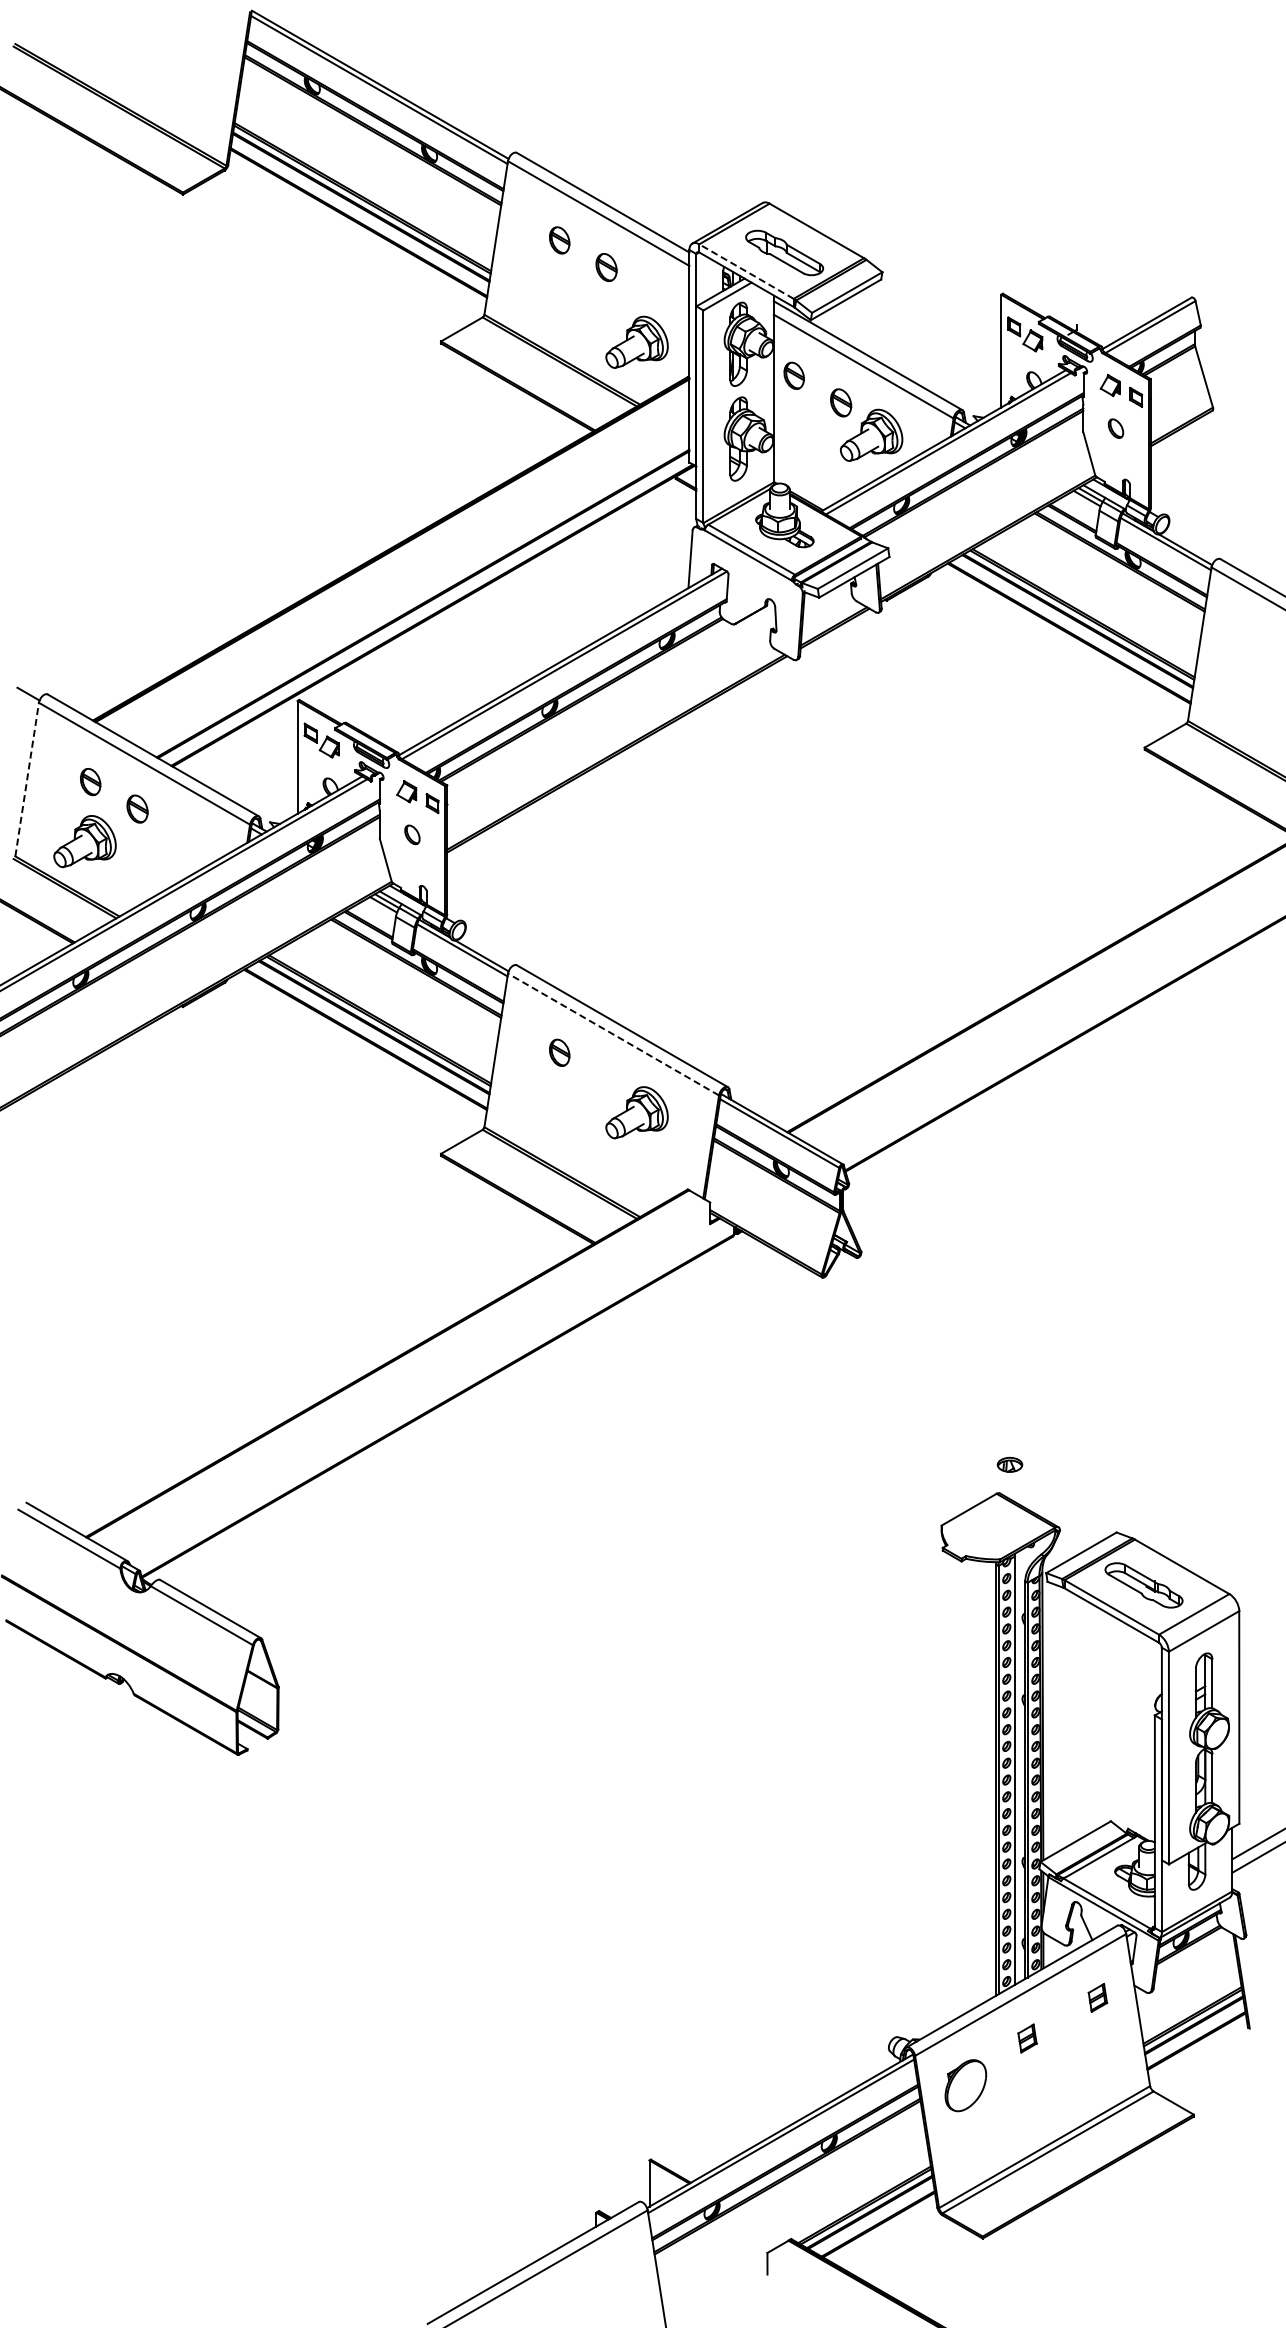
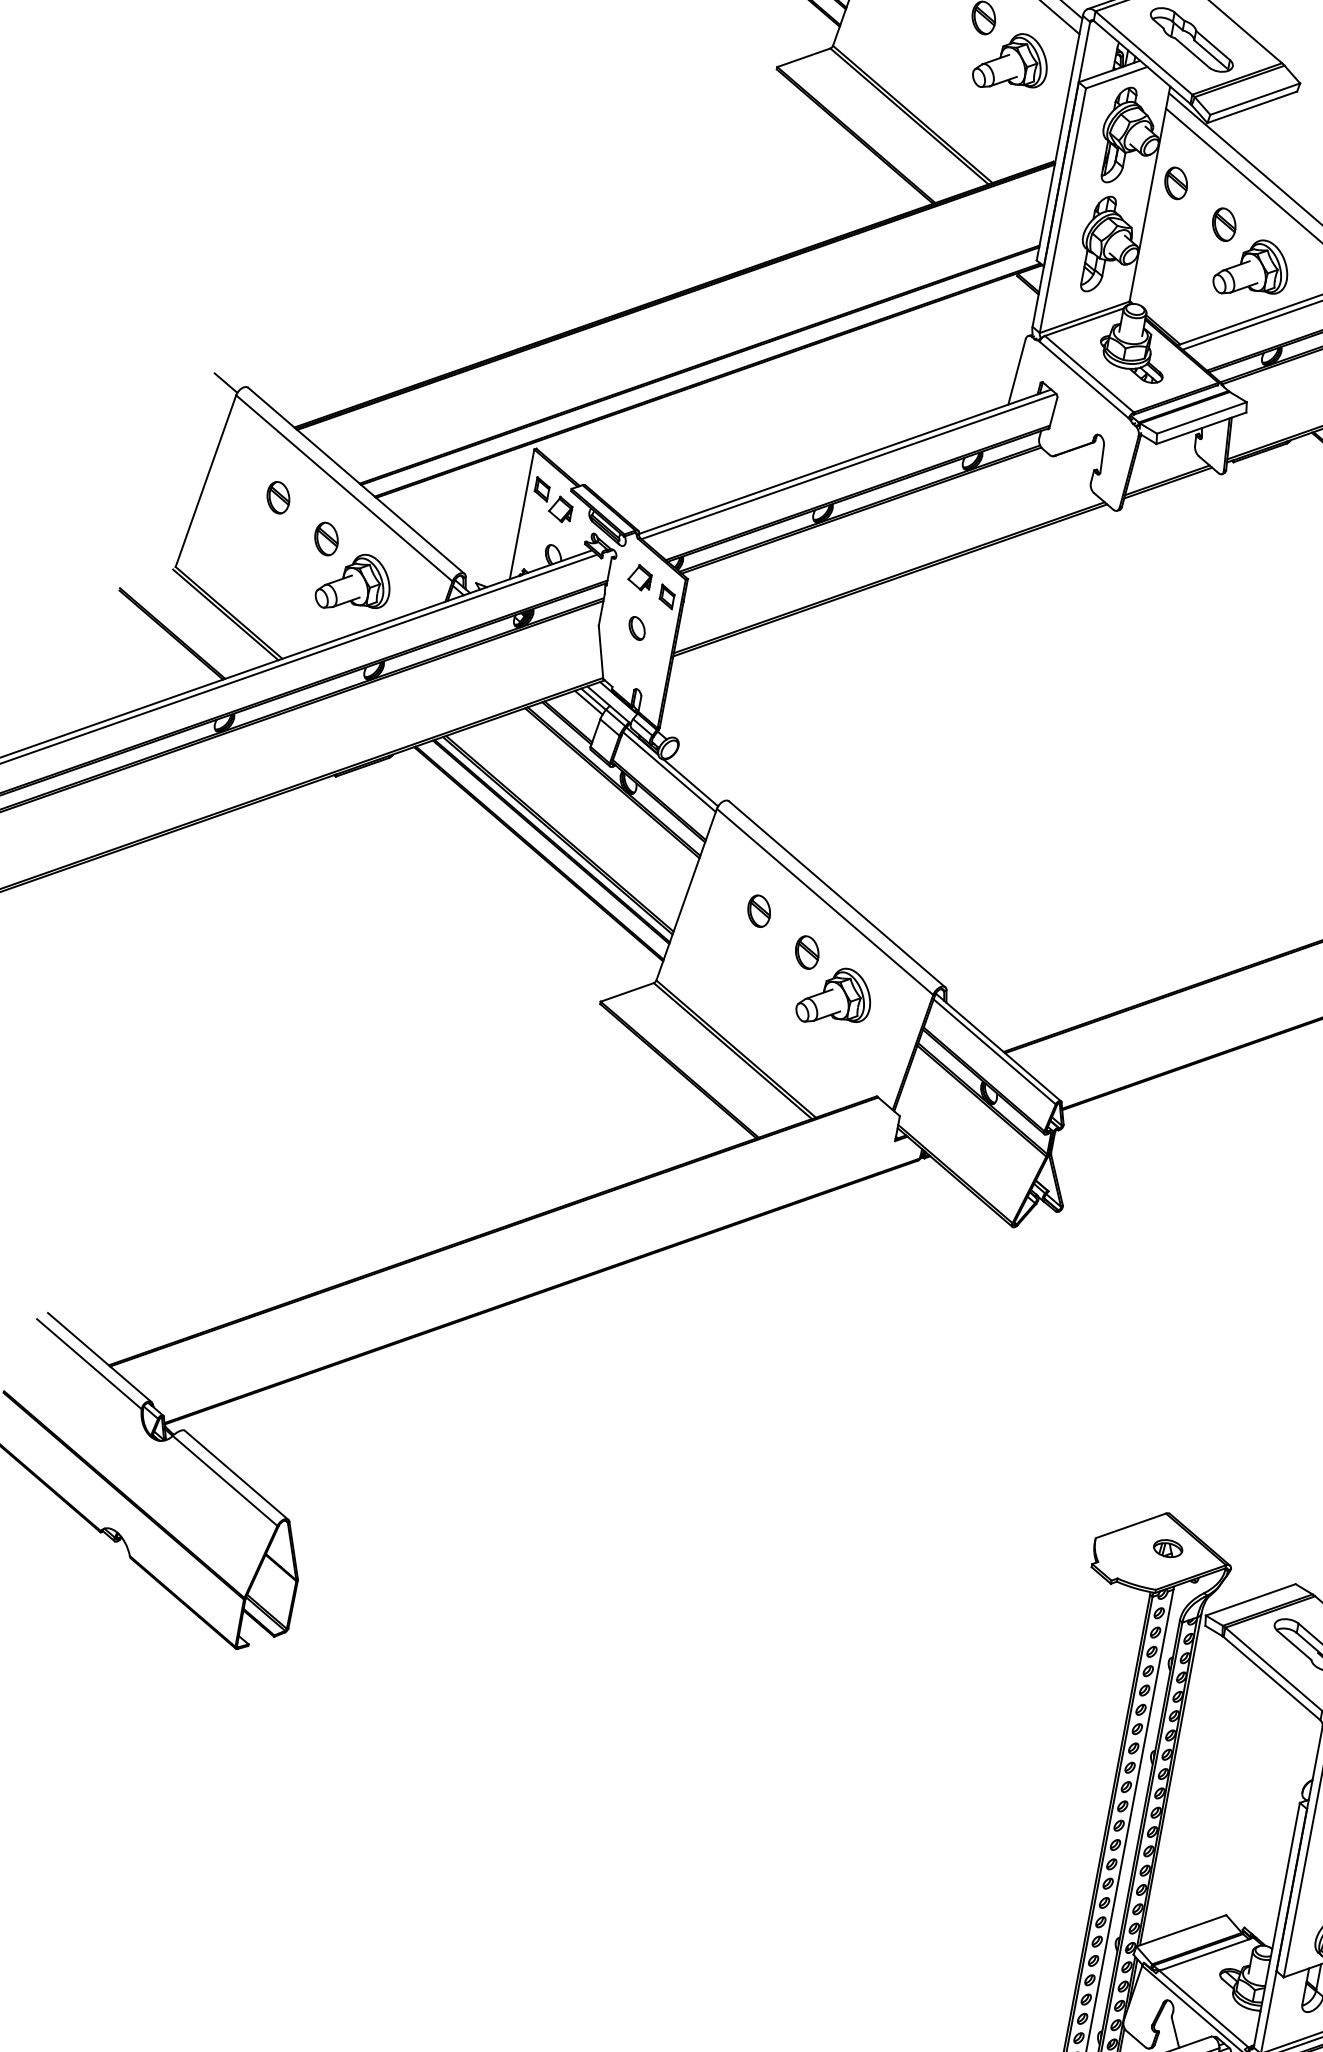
line: (746, 271) -> (1143, 52), dashed -> solid
part: (636, 341) -> (1011, 61), moved
line: (27, 779) -> (206, 481), dashed -> solid
part: (84, 841) -> (353, 582), moved
line: (613, 1034) -> (825, 901), dashed -> solid
part: (606, 1079) -> (807, 952), added
part: (1009, 1464) -> (1167, 1548), moved

